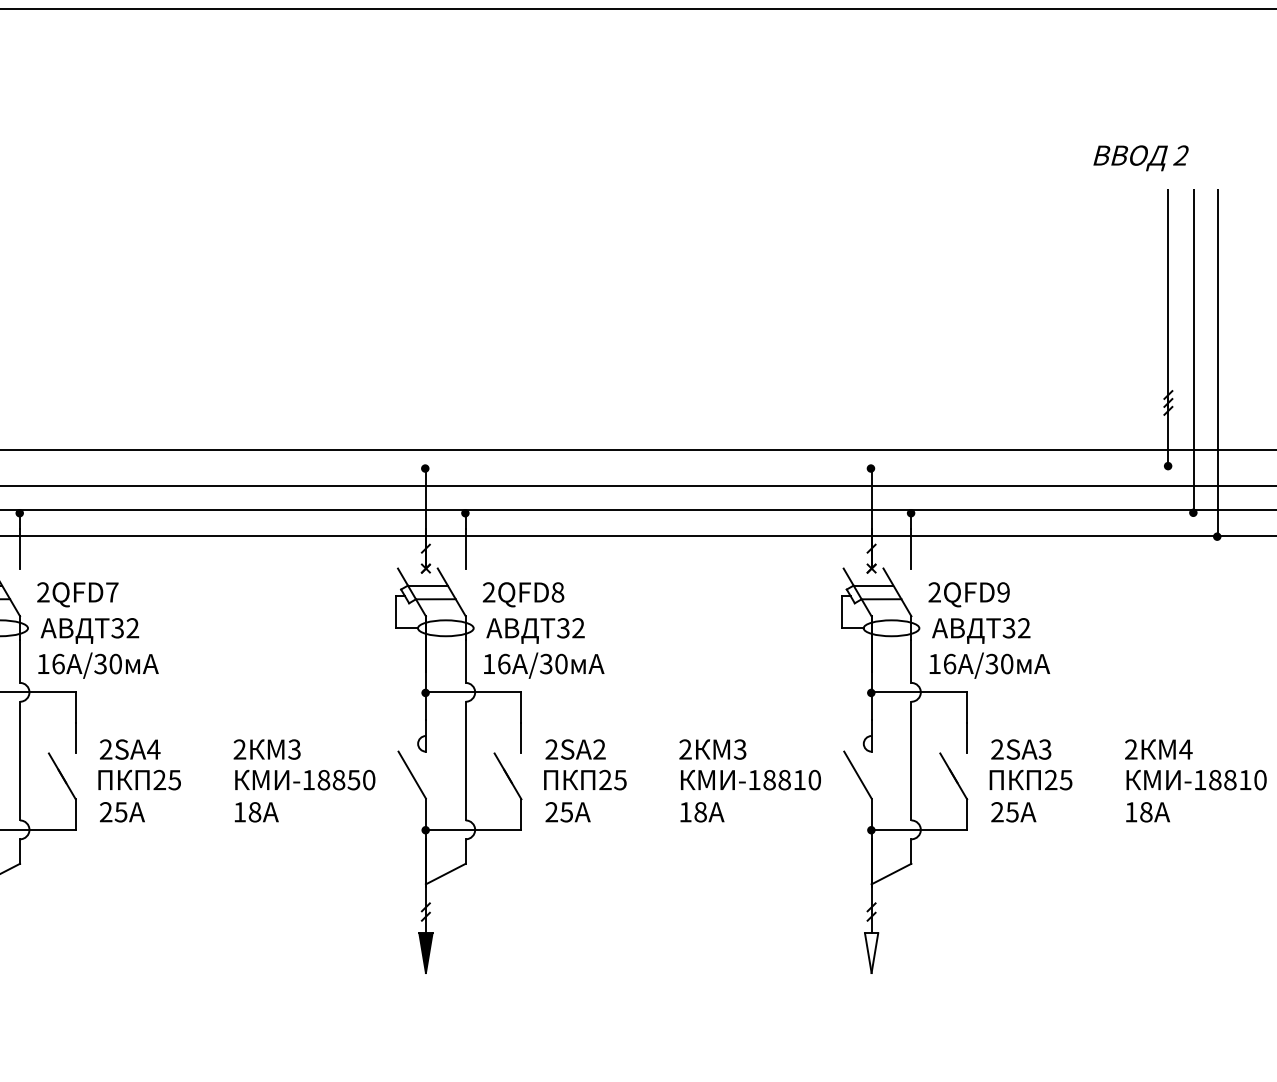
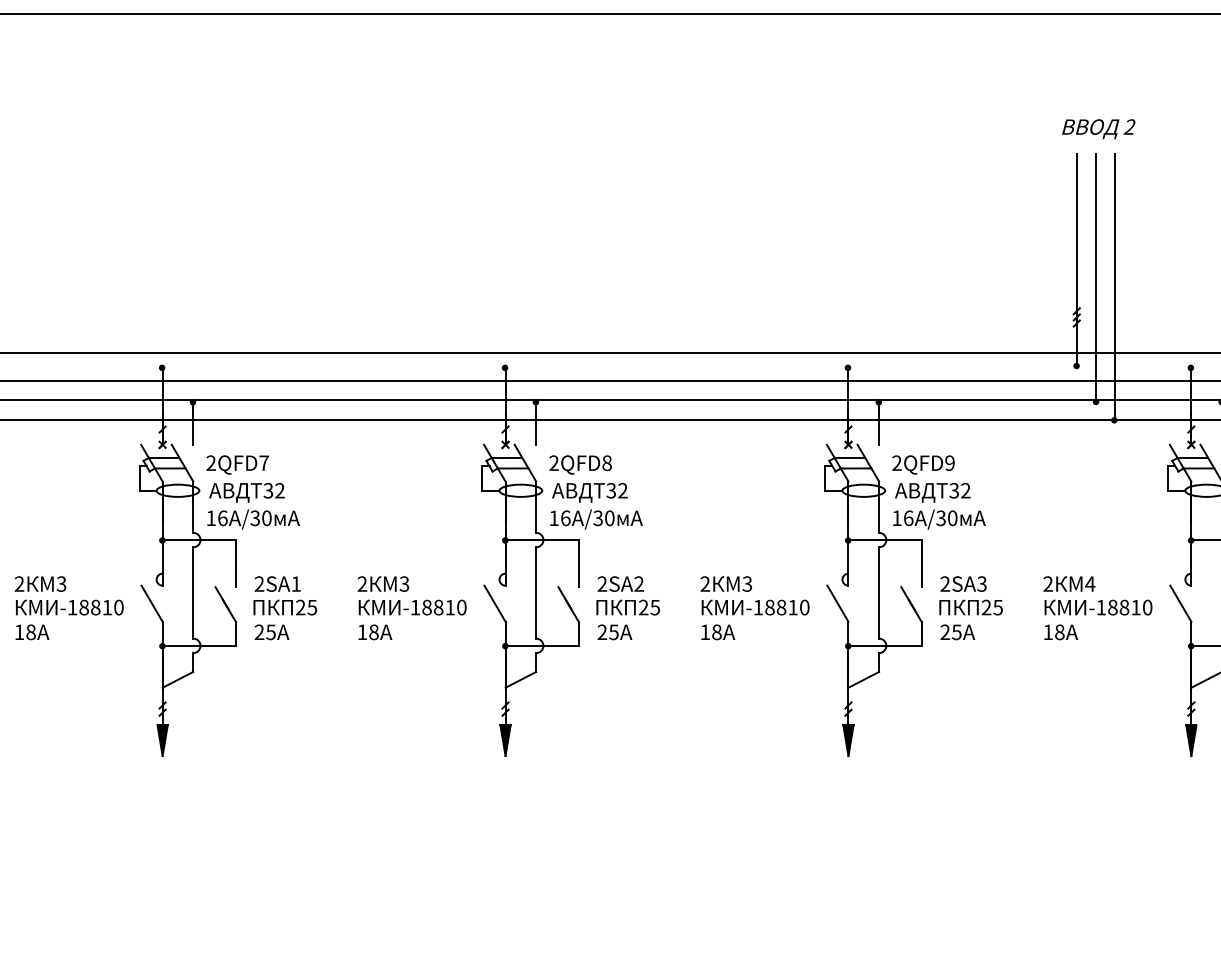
text: (1140, 158) -> (1098, 129), moved
text: (154, 748) -> (296, 583), 2SA4 -> 2SA1
text: (353, 779) -> (449, 607), -18850 -> -18810
fill: (871, 952) -> (848, 740), added

